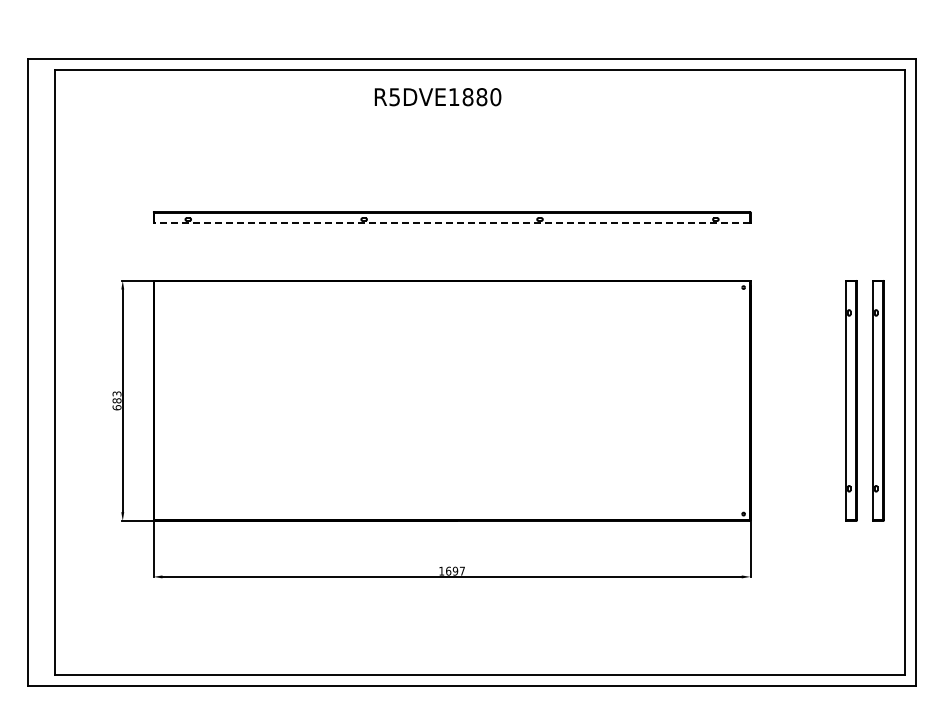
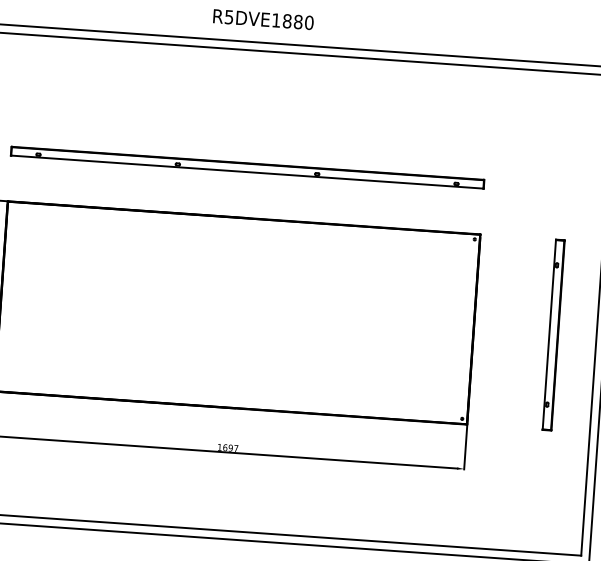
text: (437, 97) -> (263, 19), moved
line: (452, 223) -> (247, 172), dashed -> solid
part: (878, 400) -> (575, 336), removed

